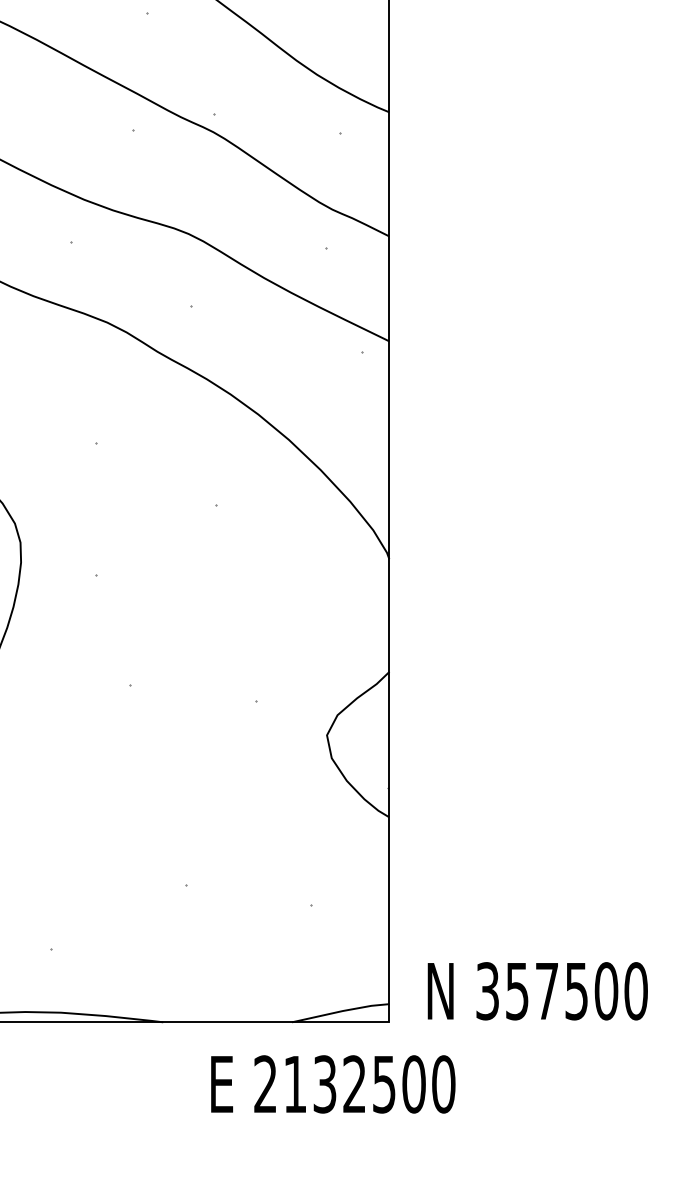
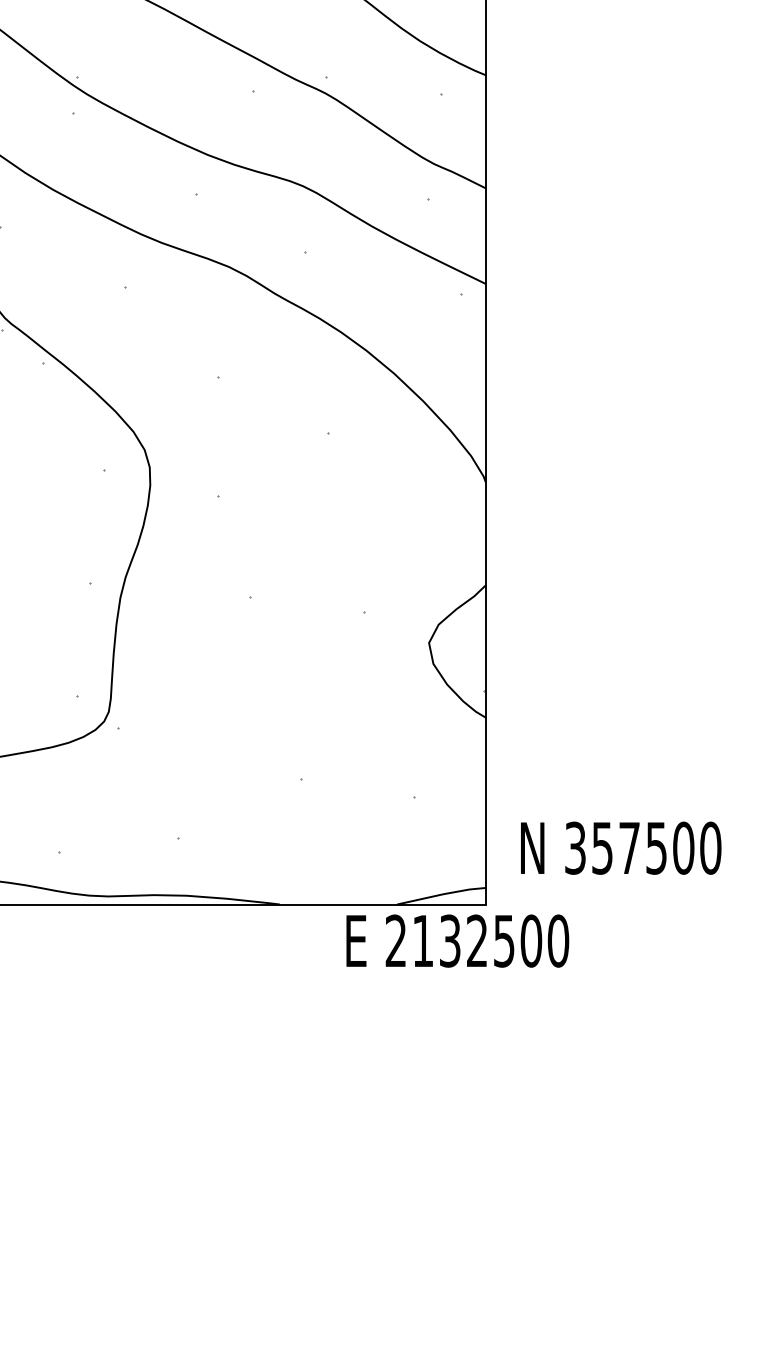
text: (538, 990) -> (621, 847), moved
text: (332, 1083) -> (457, 940), moved

